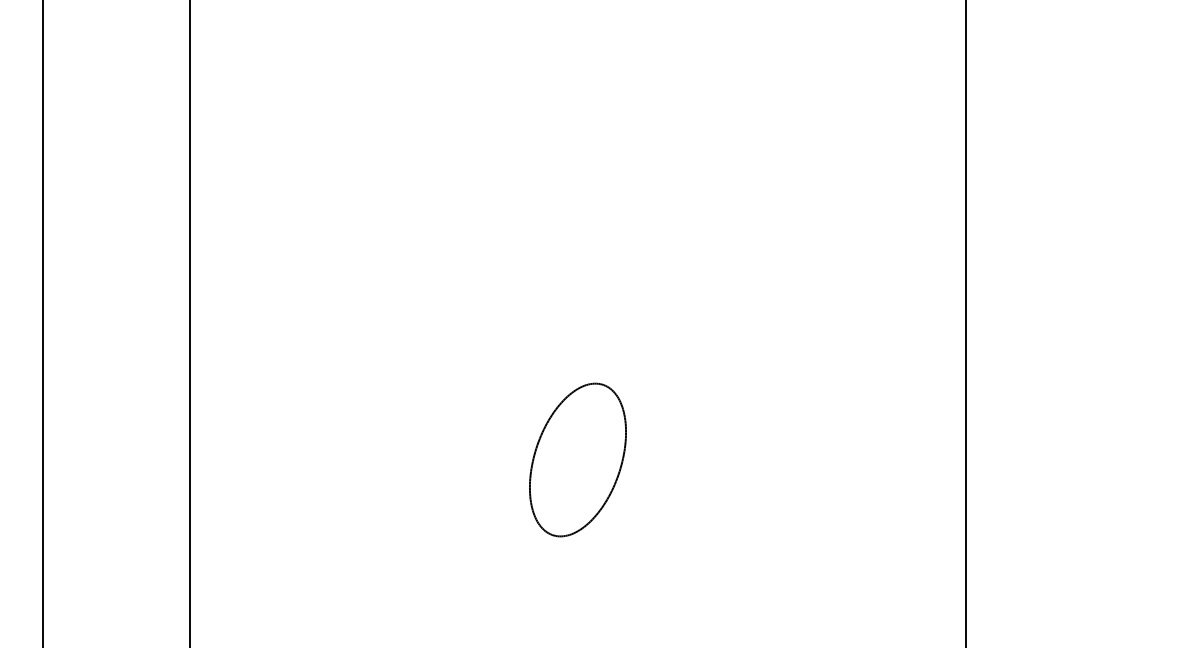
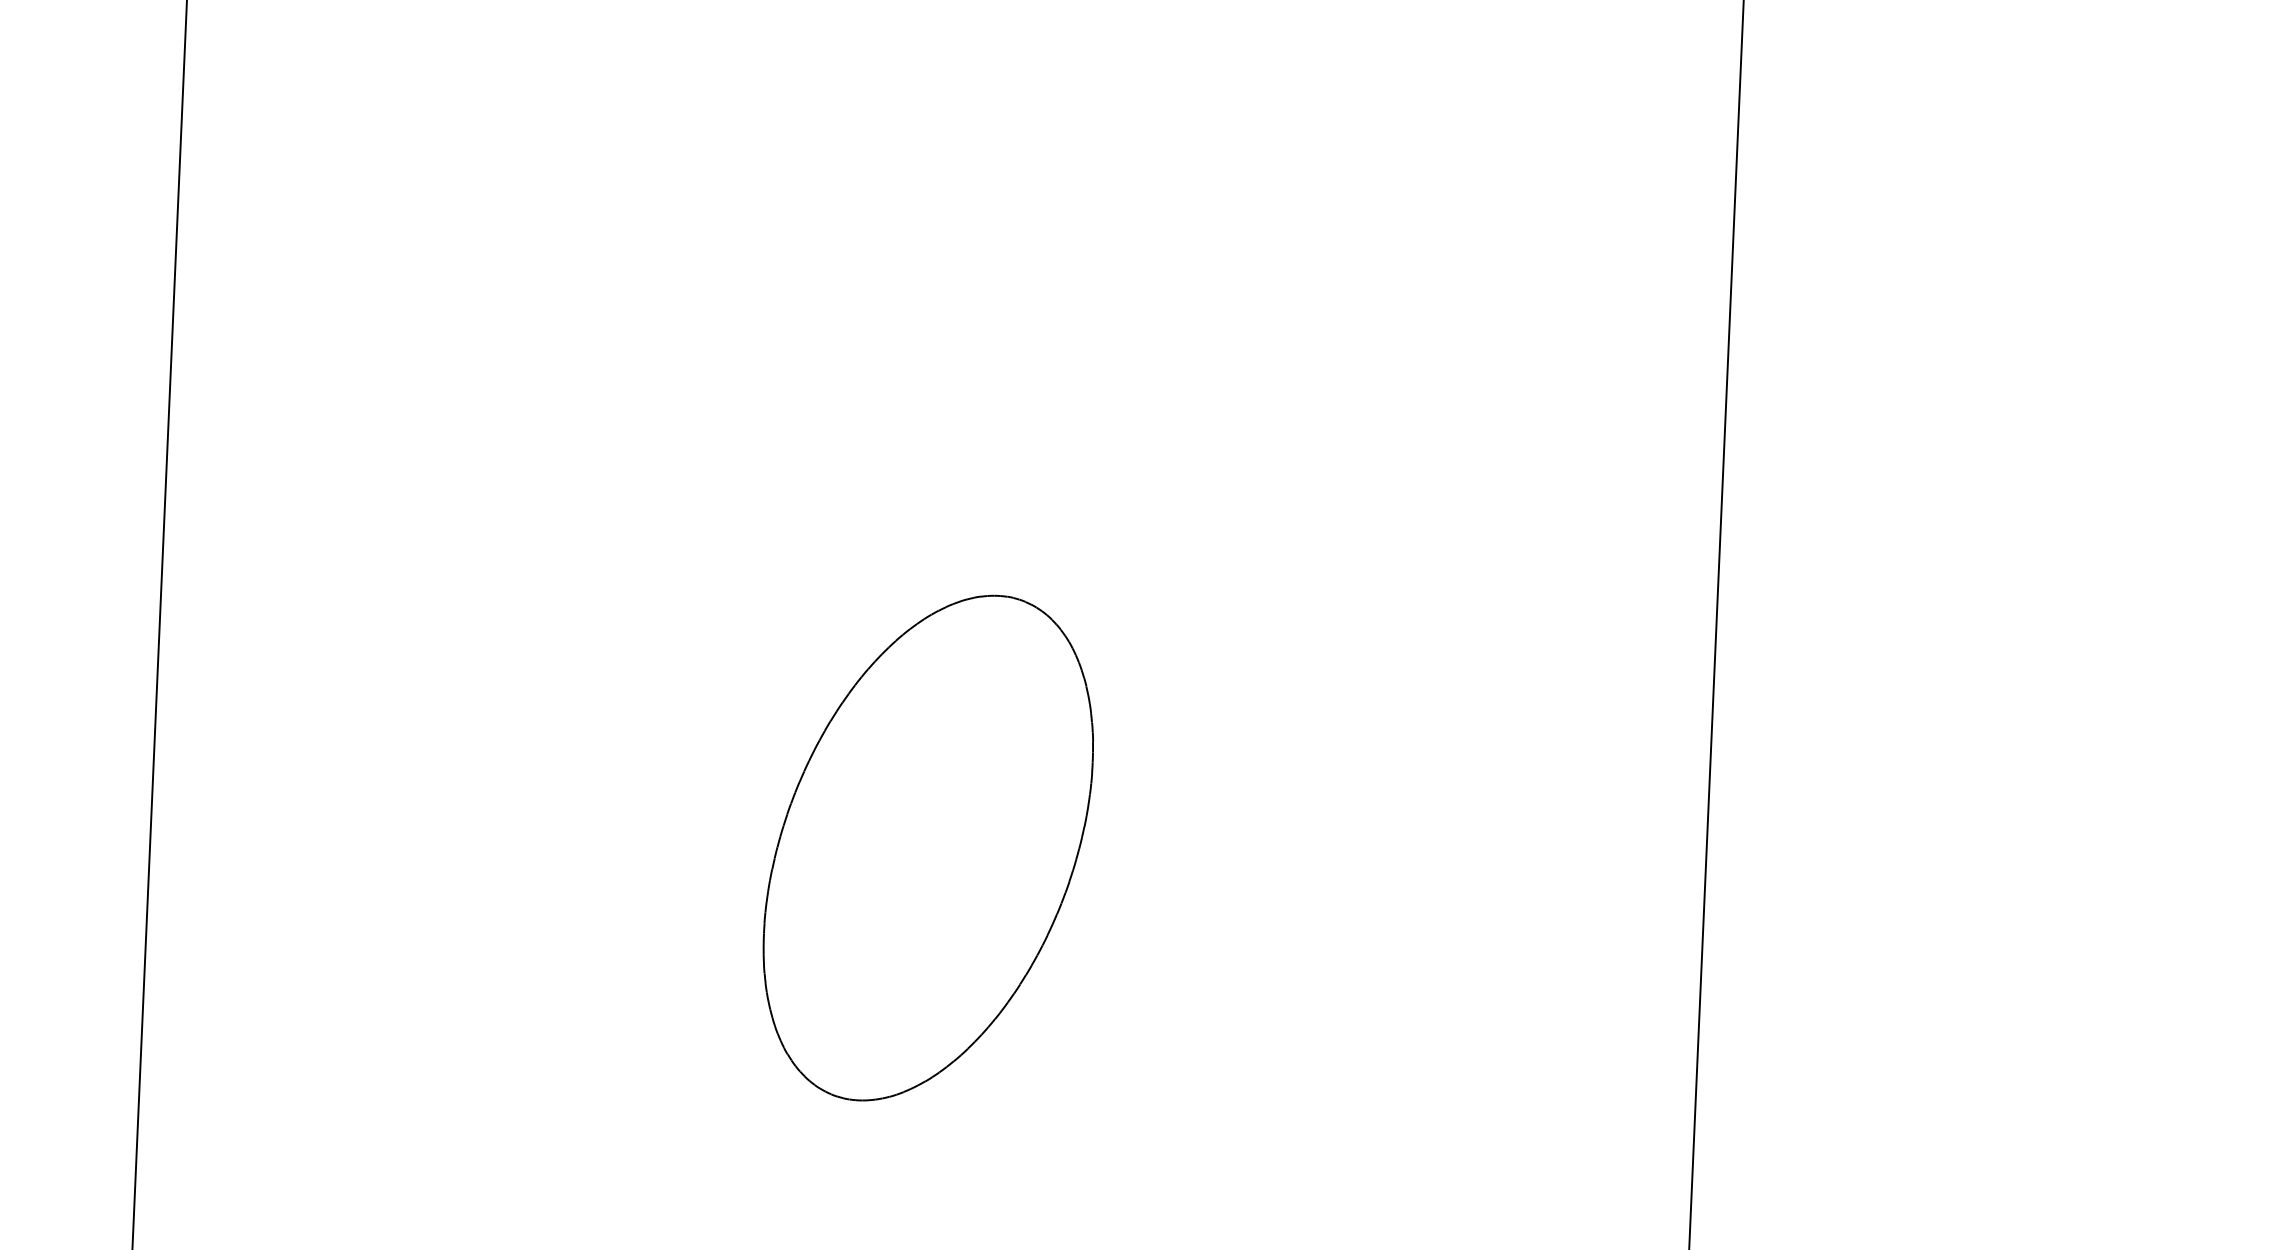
part: (577, 459) -> (927, 846), size x1.67

